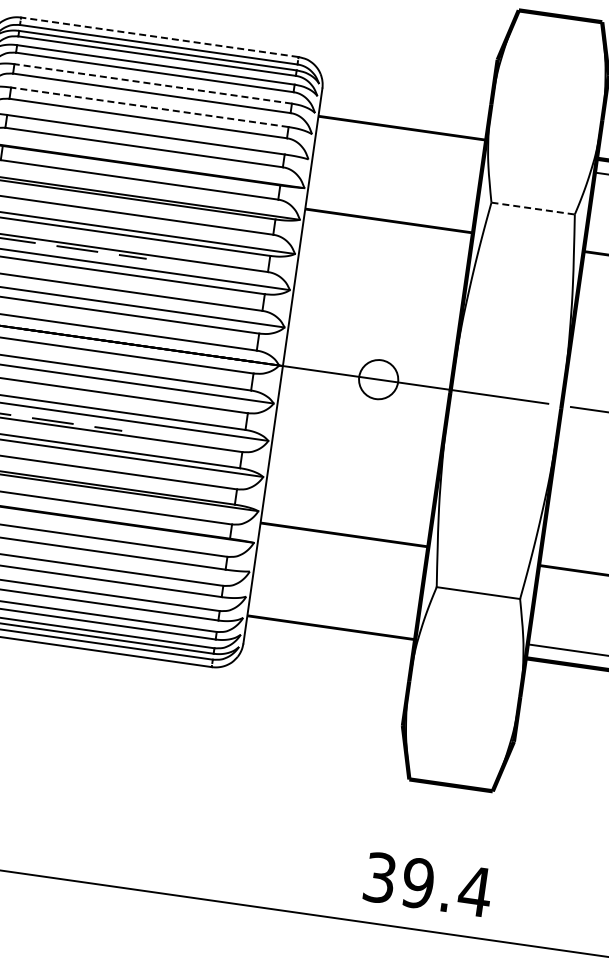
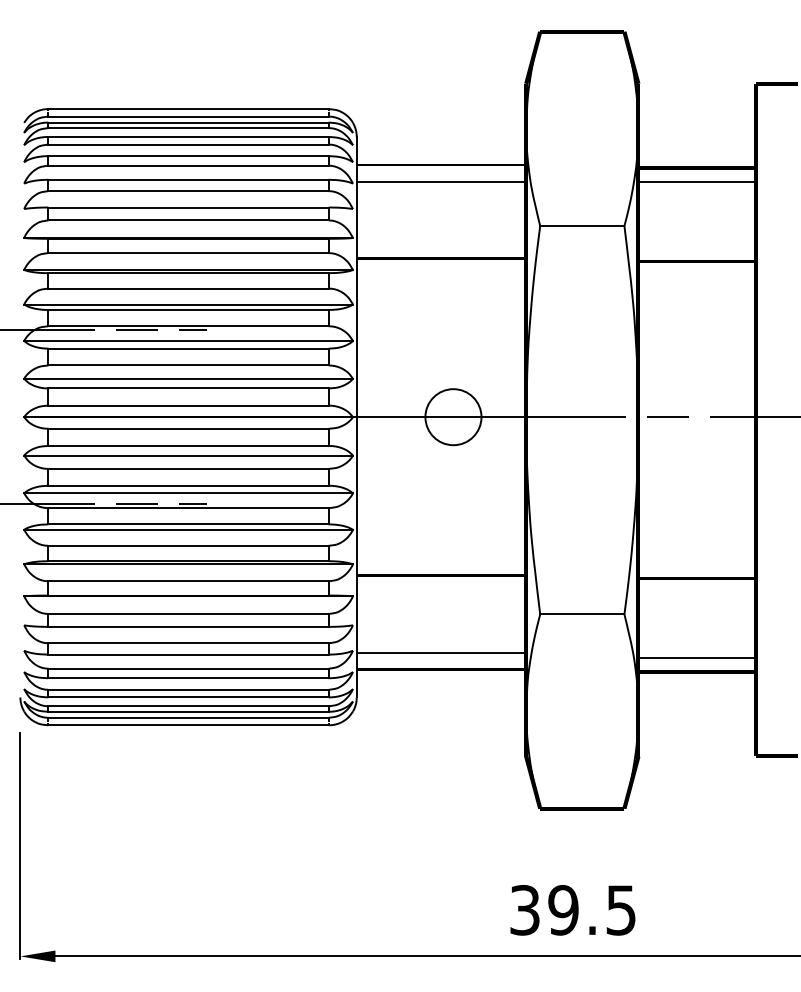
line: (159, 37) -> (188, 109), dashed -> solid
line: (153, 84) -> (188, 156), dashed -> solid
line: (149, 106) -> (188, 179), dashed -> solid
line: (400, 144) -> (441, 181), added
line: (533, 209) -> (582, 226), dashed -> solid
circle: (378, 379) -> (453, 417), size x1.43
line: (333, 610) -> (441, 652), added
text: (475, 891) -> (621, 910), 39.4 -> 39.5

